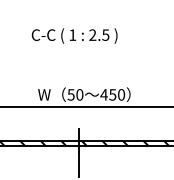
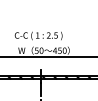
text: (74, 35) -> (38, 35), moved

